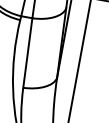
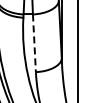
line: (27, 53) -> (34, 43), solid -> dashed

